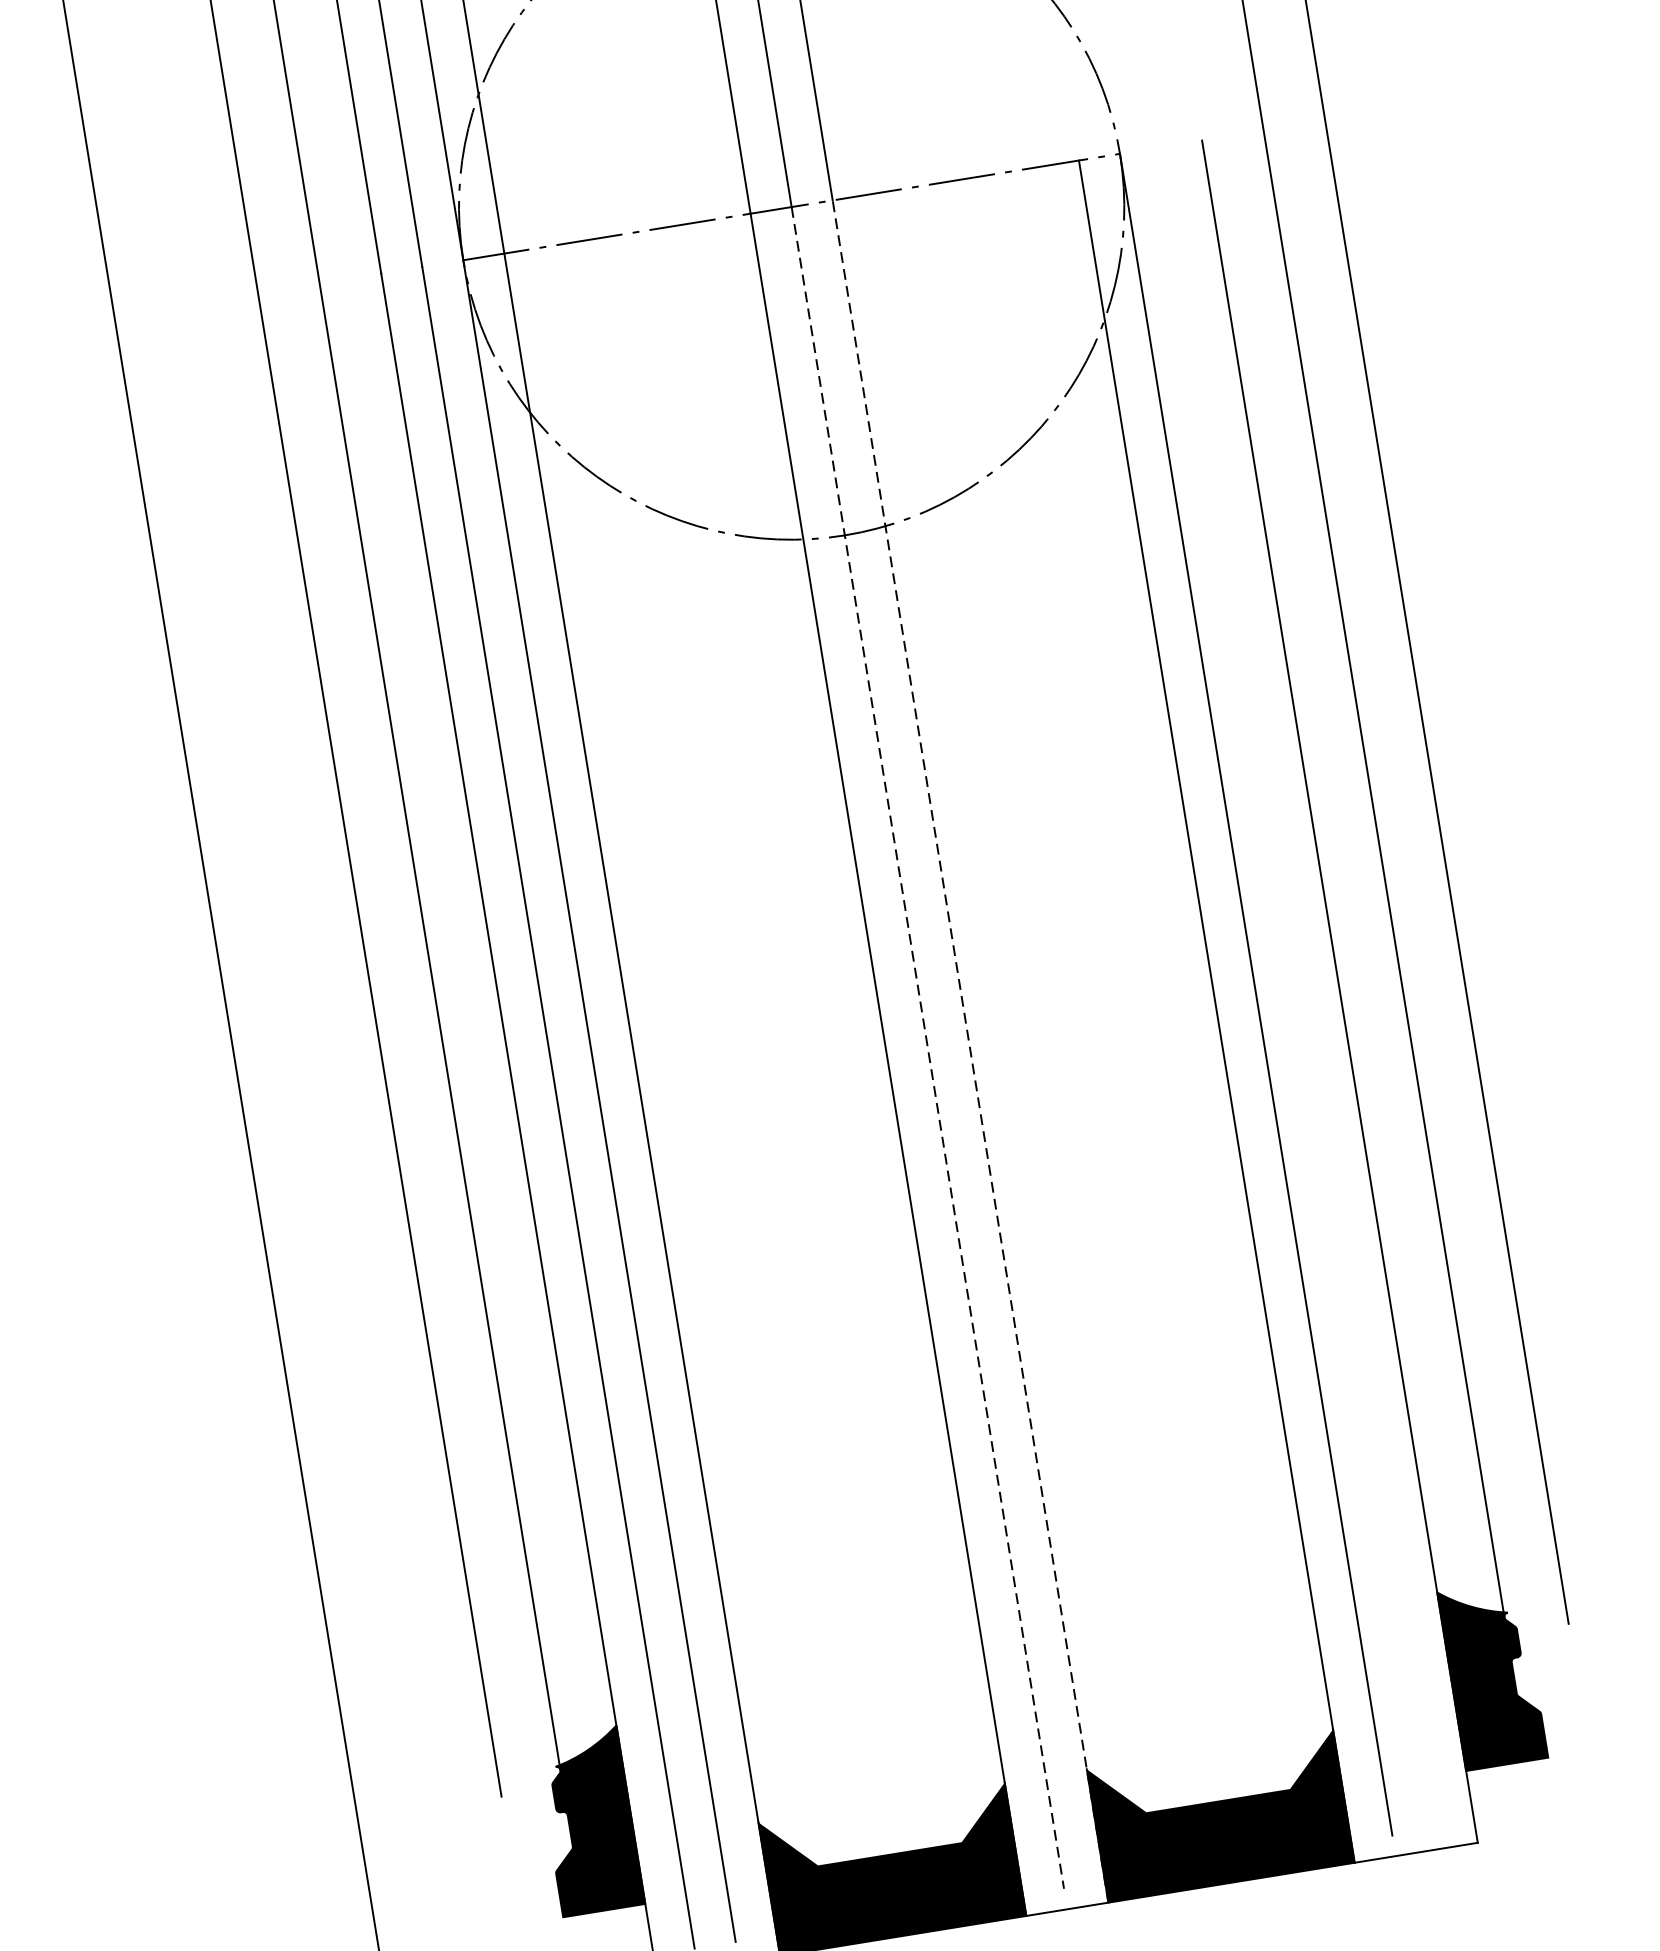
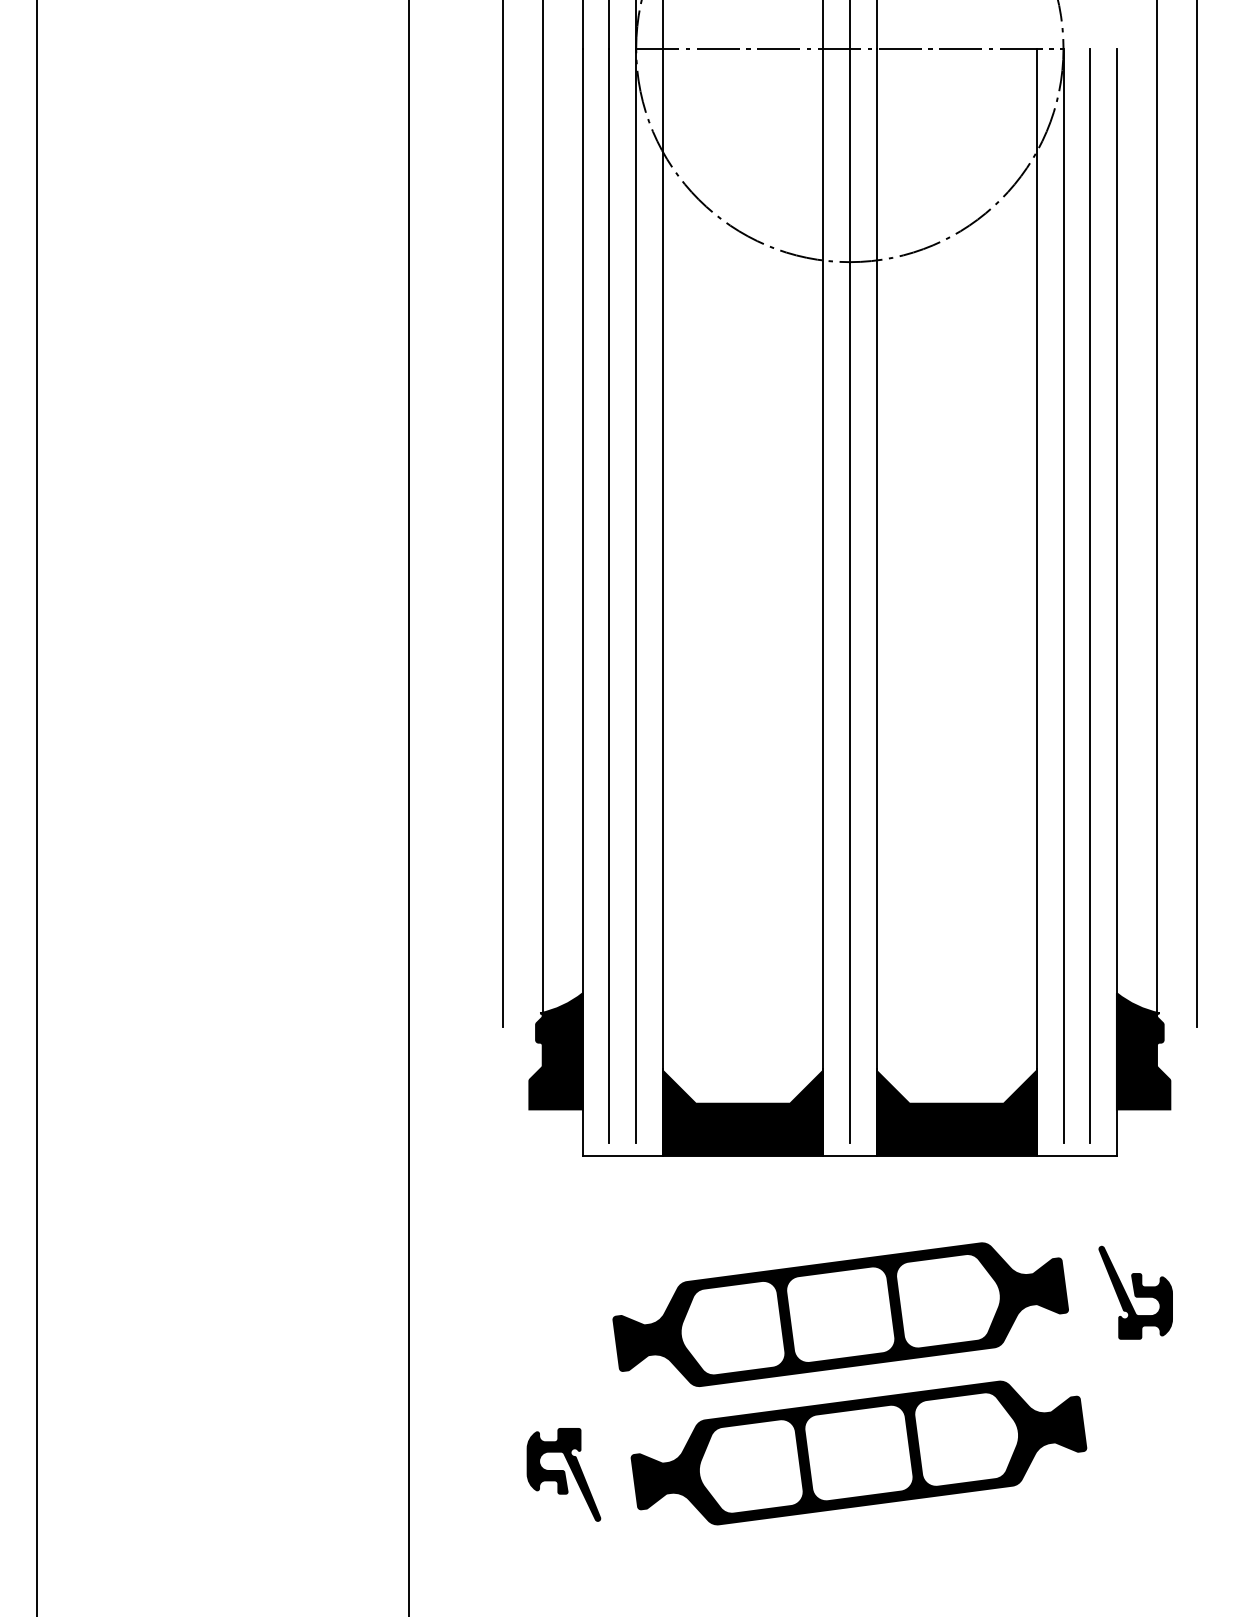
line: (1297, 987) -> (1090, 595), added
line: (927, 1049) -> (849, 596), dashed -> solid
line: (970, 1051) -> (876, 602), dashed -> solid

